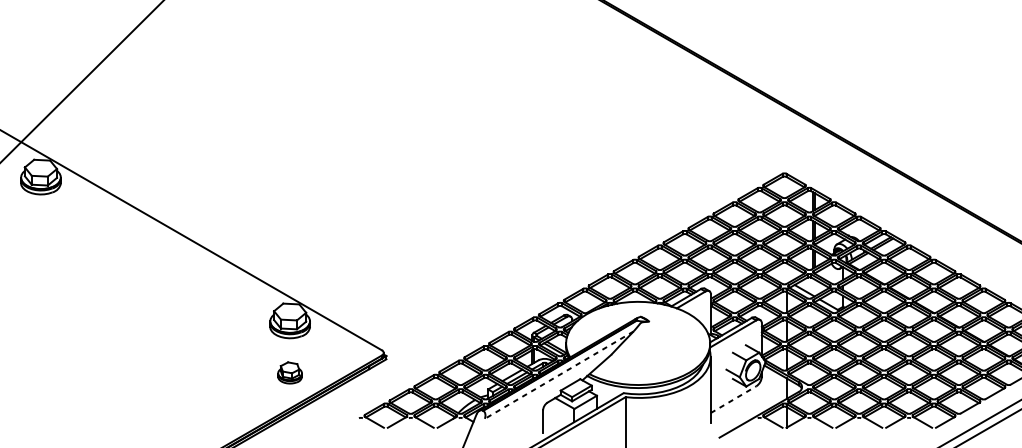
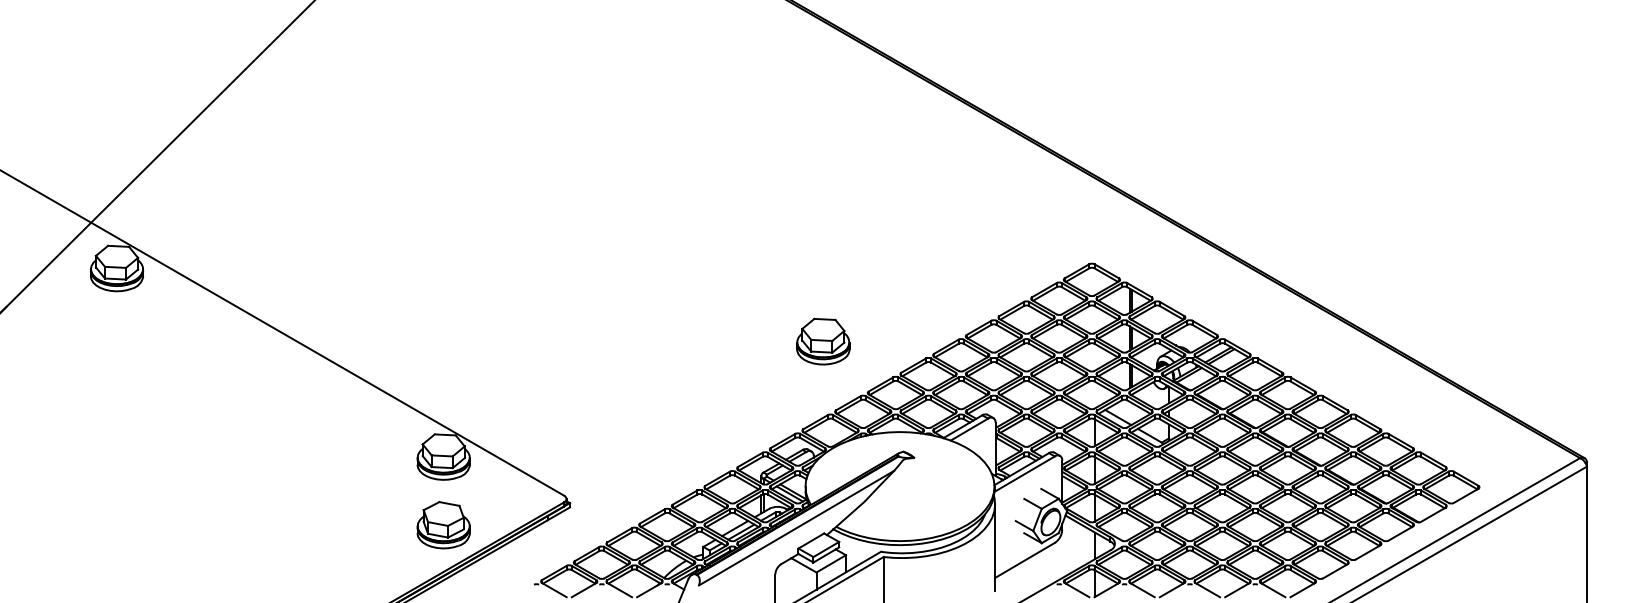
part: (579, 232) -> (823, 341), added
part: (289, 373) -> (443, 525), size x1.67
line: (559, 375) -> (796, 528), dashed -> solid
line: (733, 399) -> (1025, 560), dashed -> solid

